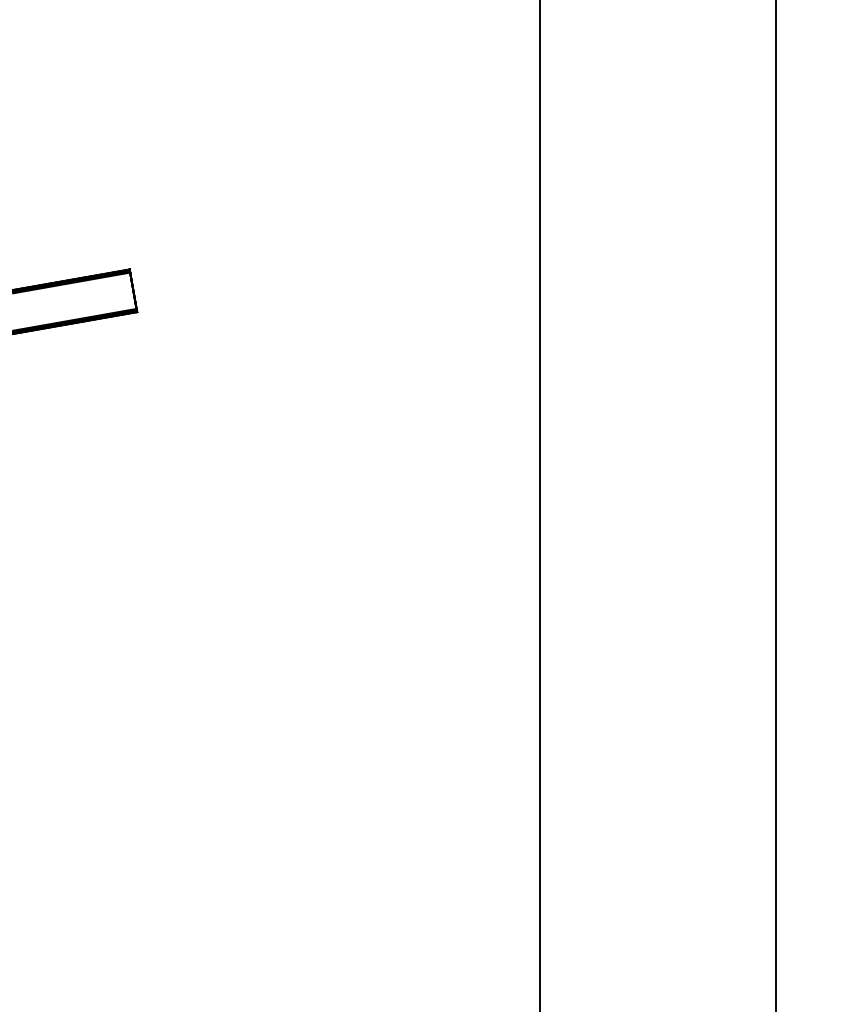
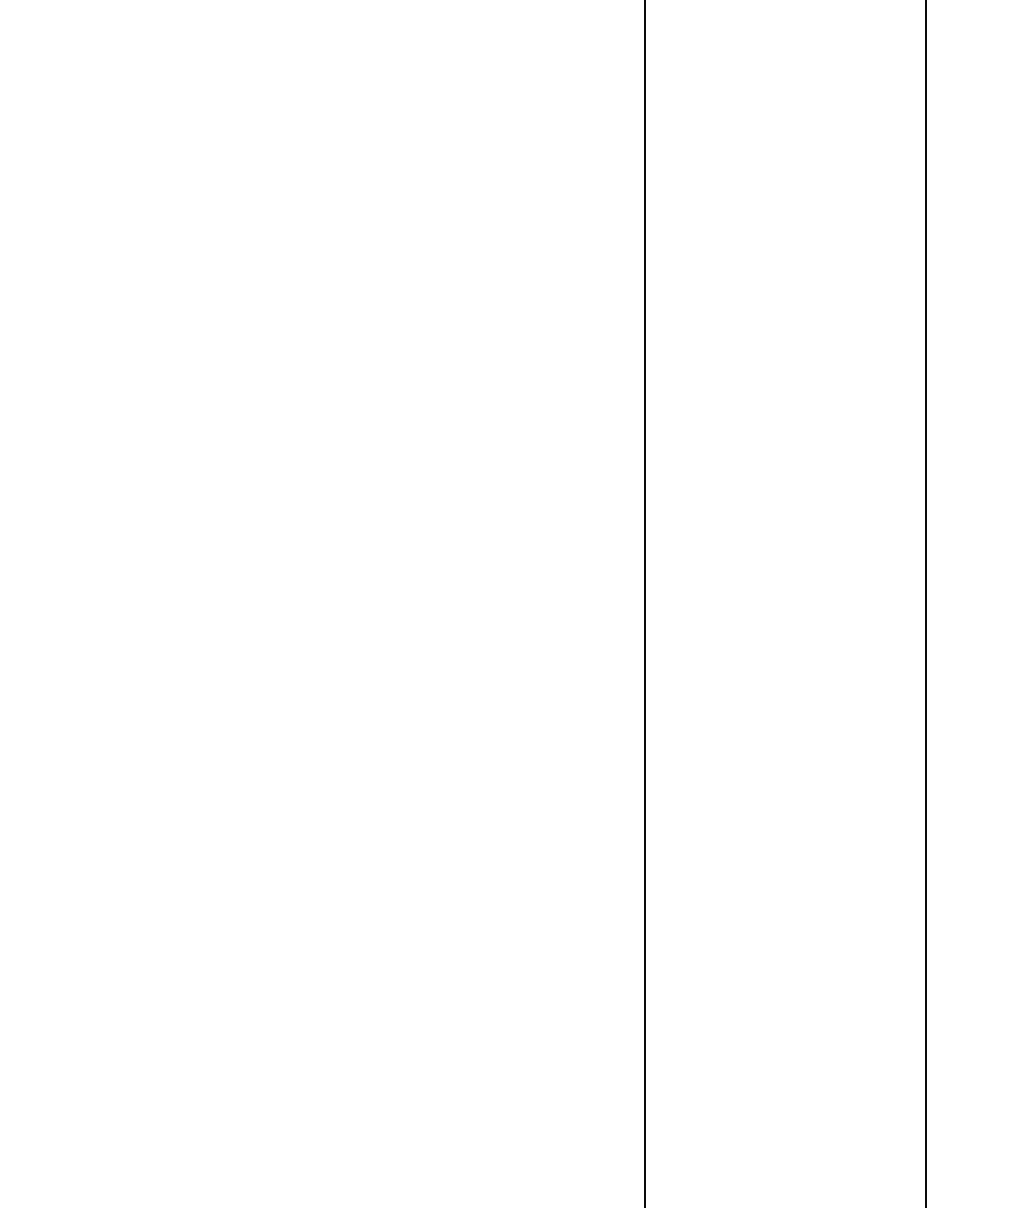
part: (79, 318) -> (94, 379), removed

